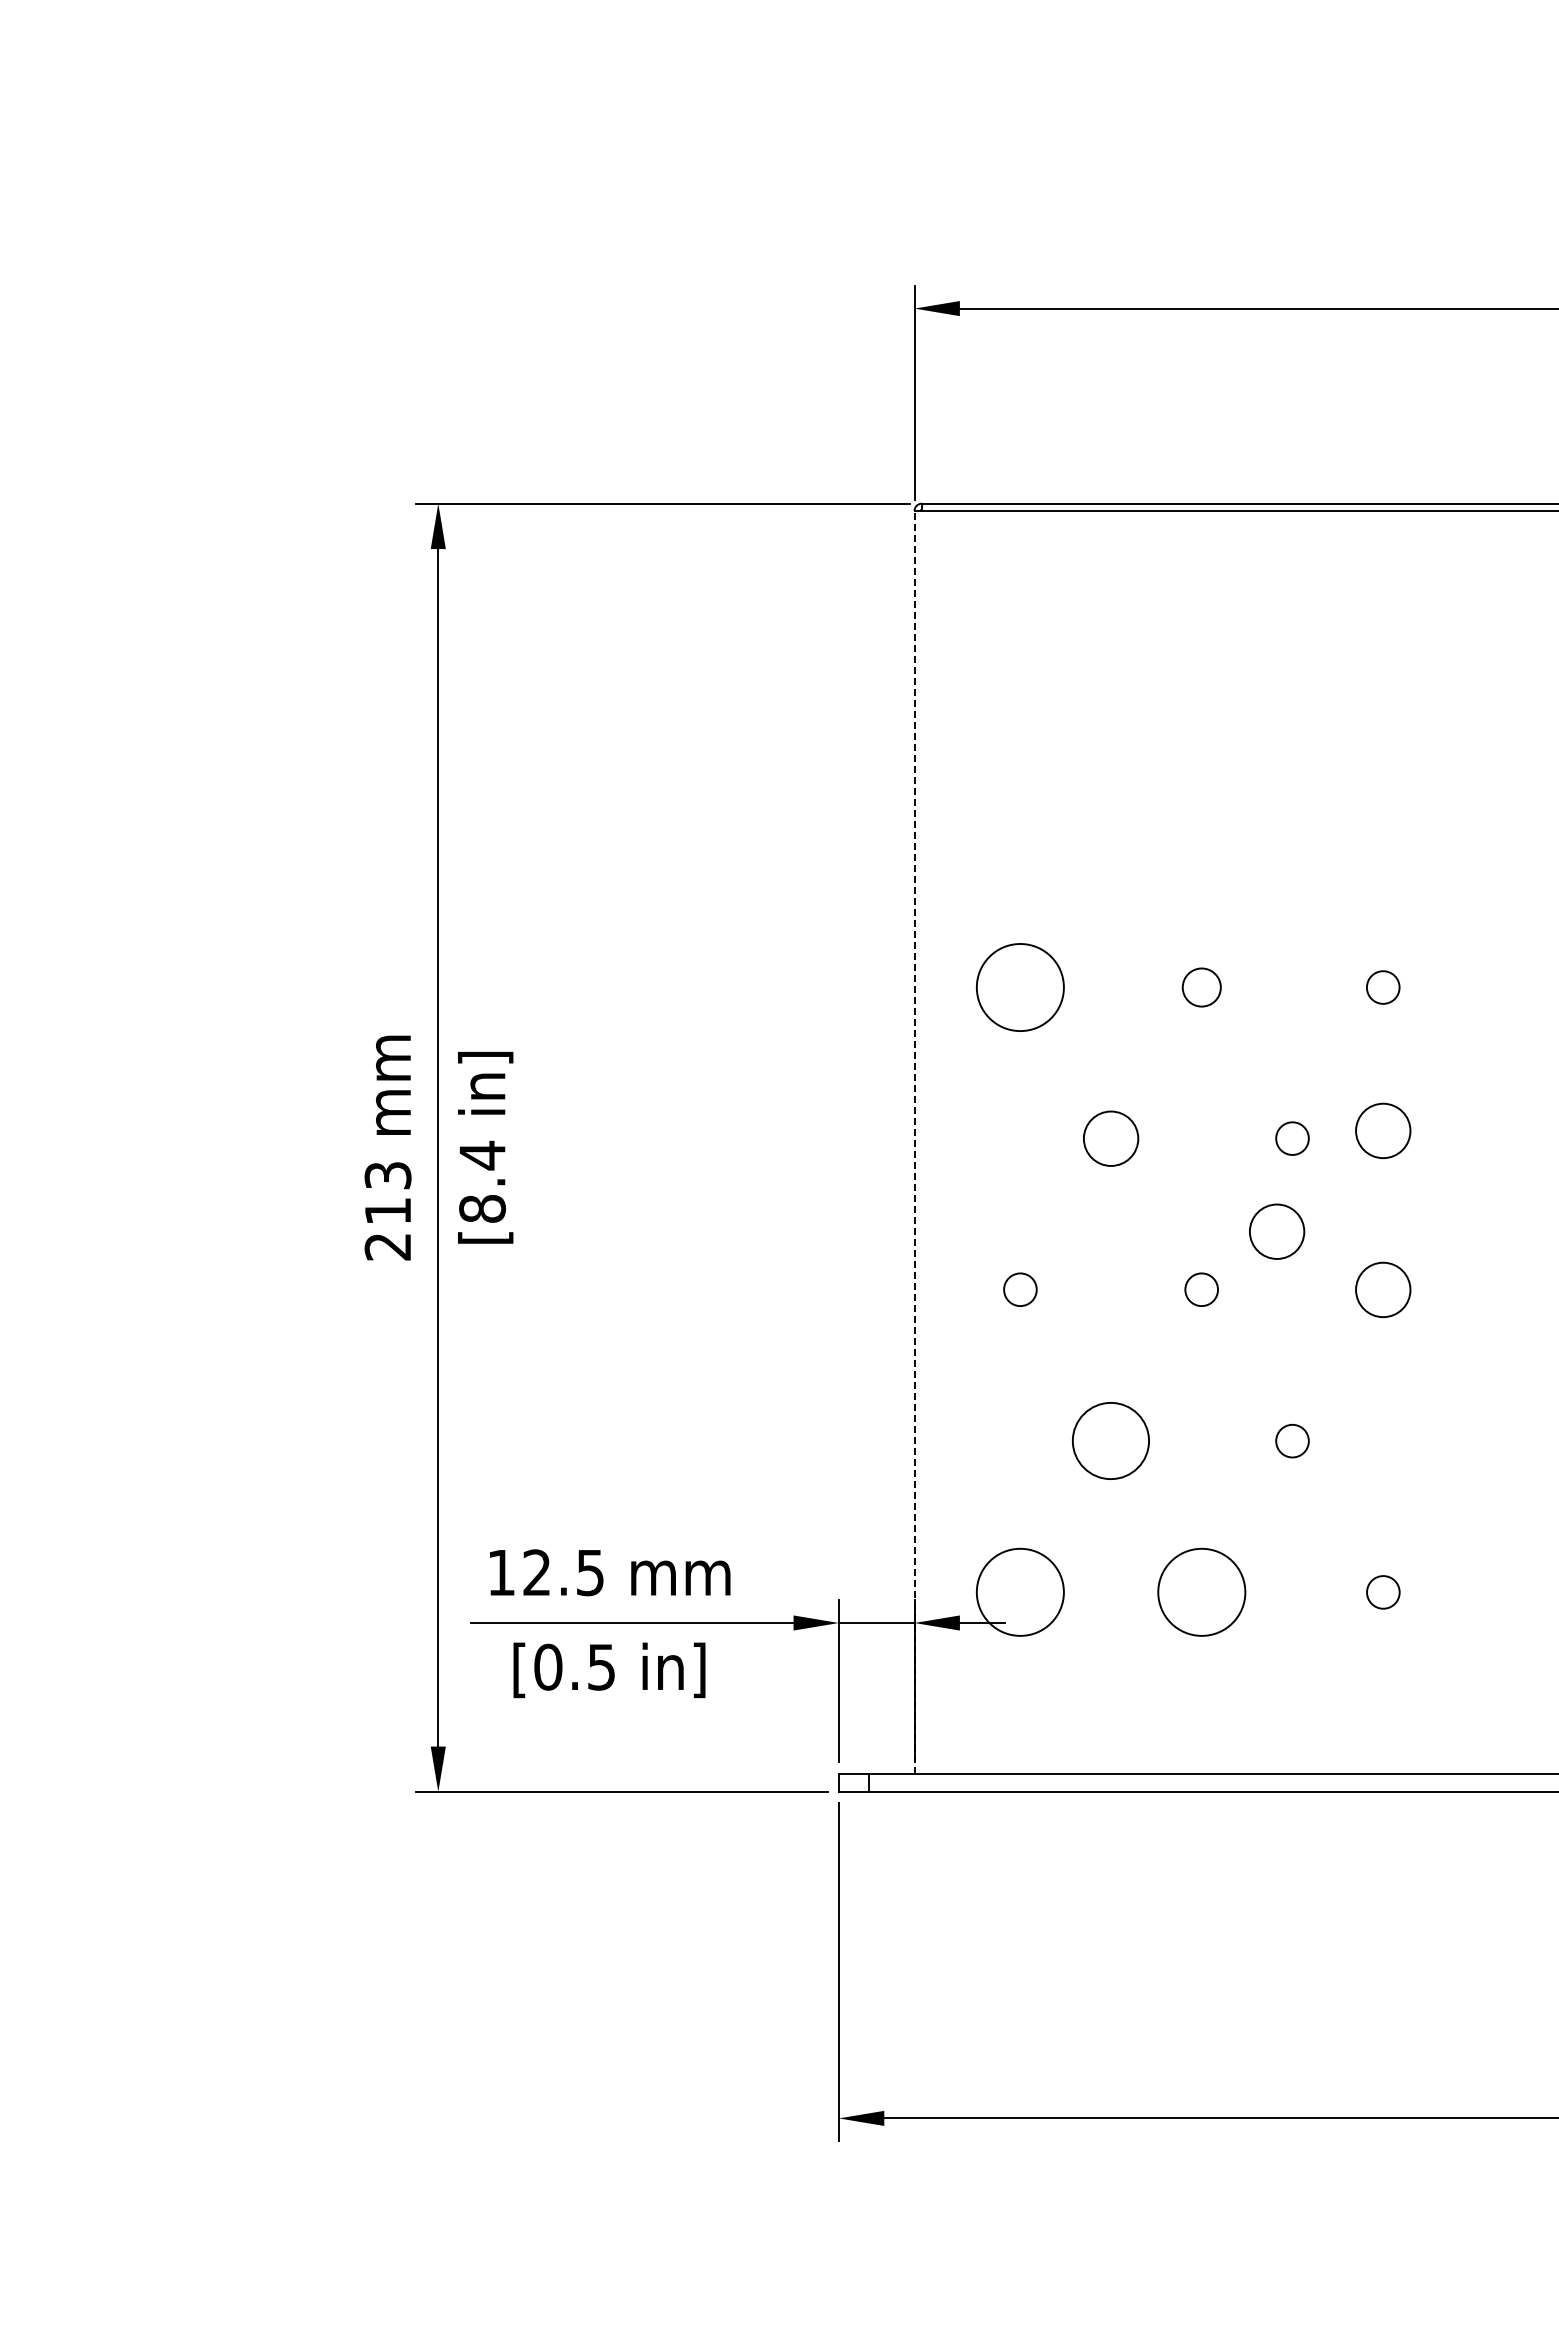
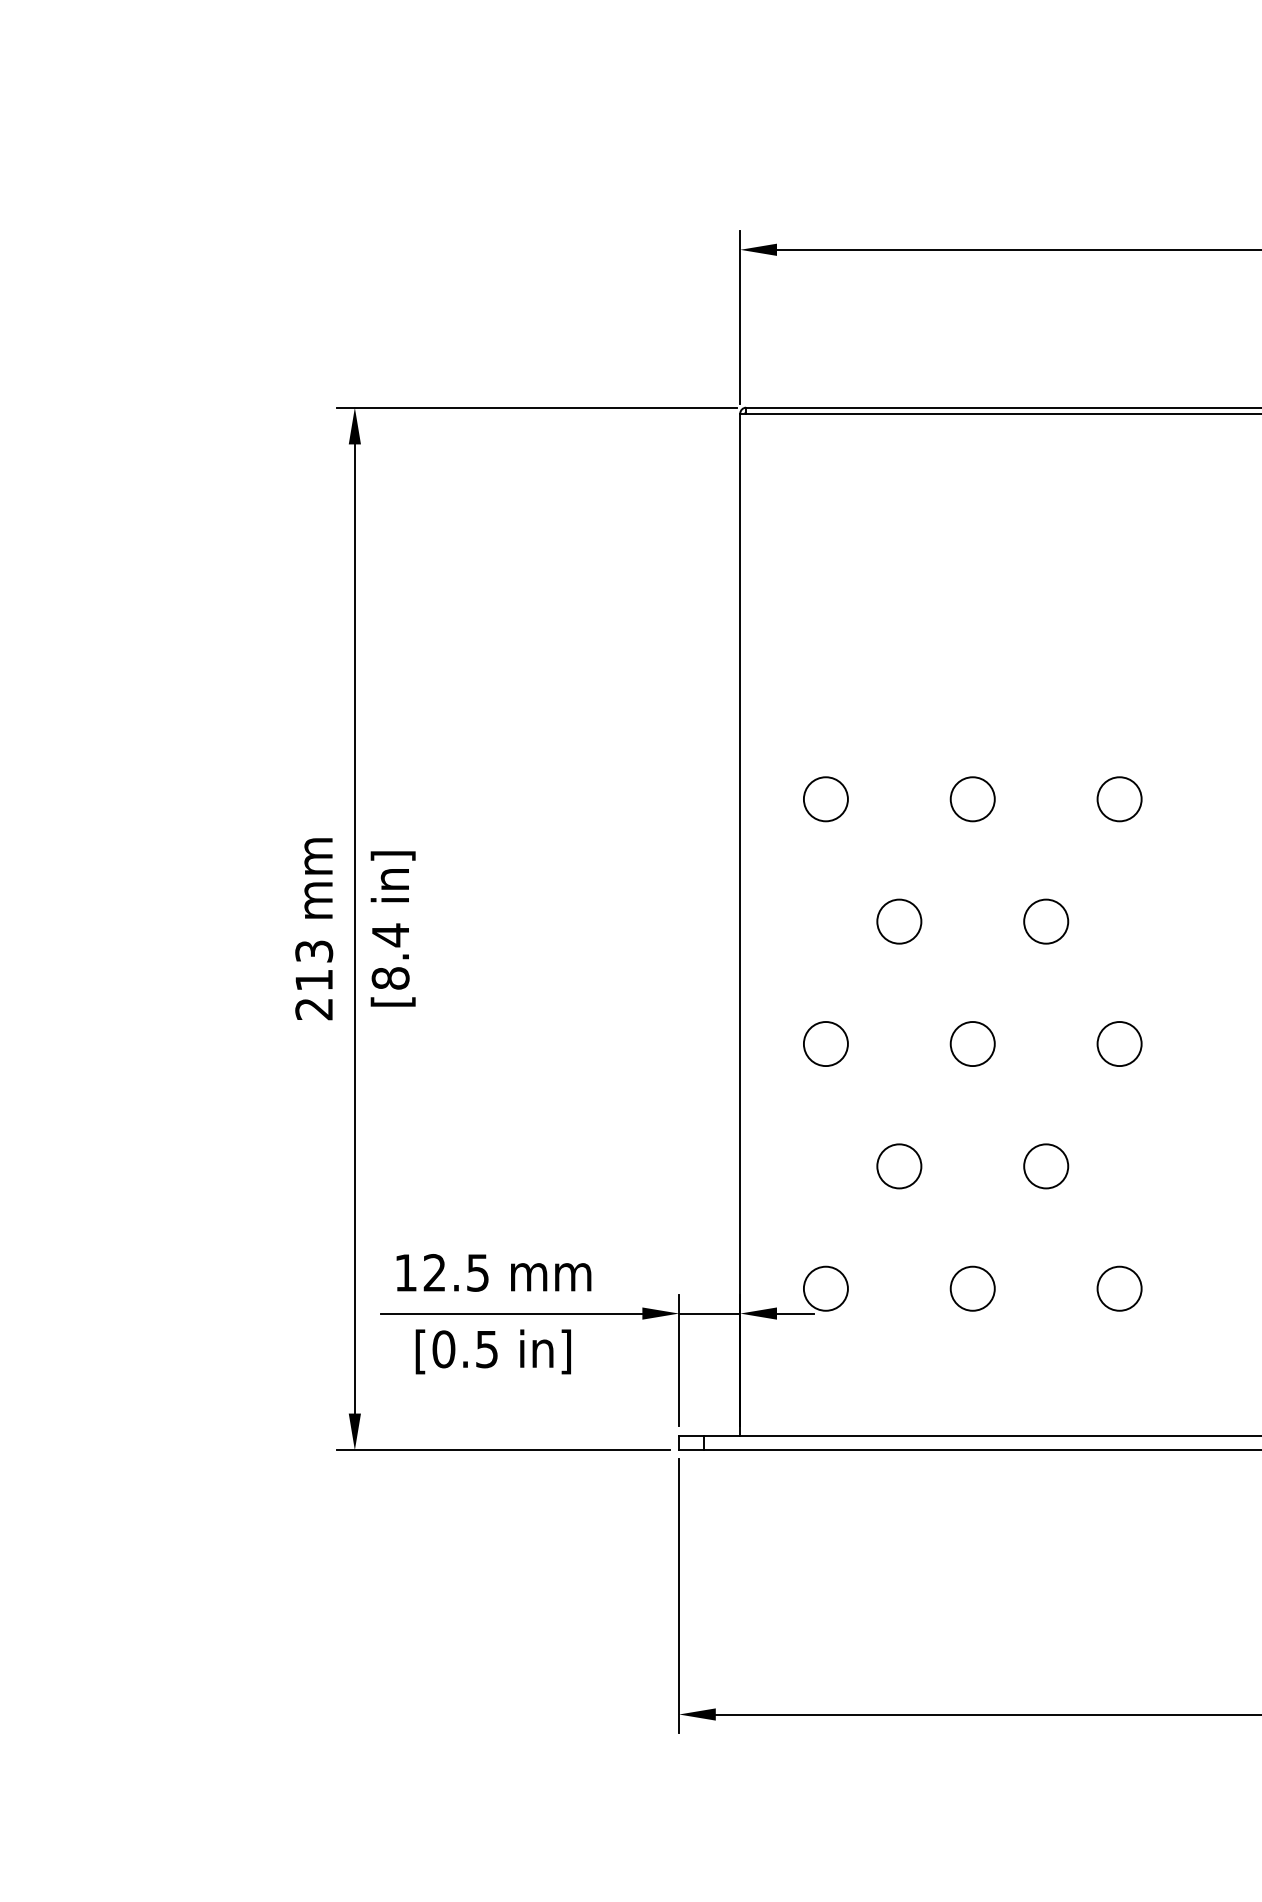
circle: (1020, 987) -> (826, 799), size x0.62
circle: (1201, 987) -> (972, 799), size x1.43
circle: (1383, 987) -> (1119, 799), size x1.67
circle: (1383, 1130) -> (1119, 914), removed
circle: (1292, 1138) -> (1046, 921), size x1.67
line: (914, 1141) -> (740, 923), dashed -> solid
circle: (1277, 1231) -> (1034, 996), removed
circle: (1020, 1289) -> (826, 1043), size x1.67
circle: (1201, 1289) -> (972, 1043), size x1.67
circle: (1292, 1440) -> (1046, 1165), size x1.67
circle: (1111, 1441) -> (899, 1166), size x0.71
circle: (1020, 1592) -> (826, 1288), size x0.62
circle: (1201, 1592) -> (972, 1288), size x0.62
circle: (1383, 1592) -> (1119, 1288), size x1.67

